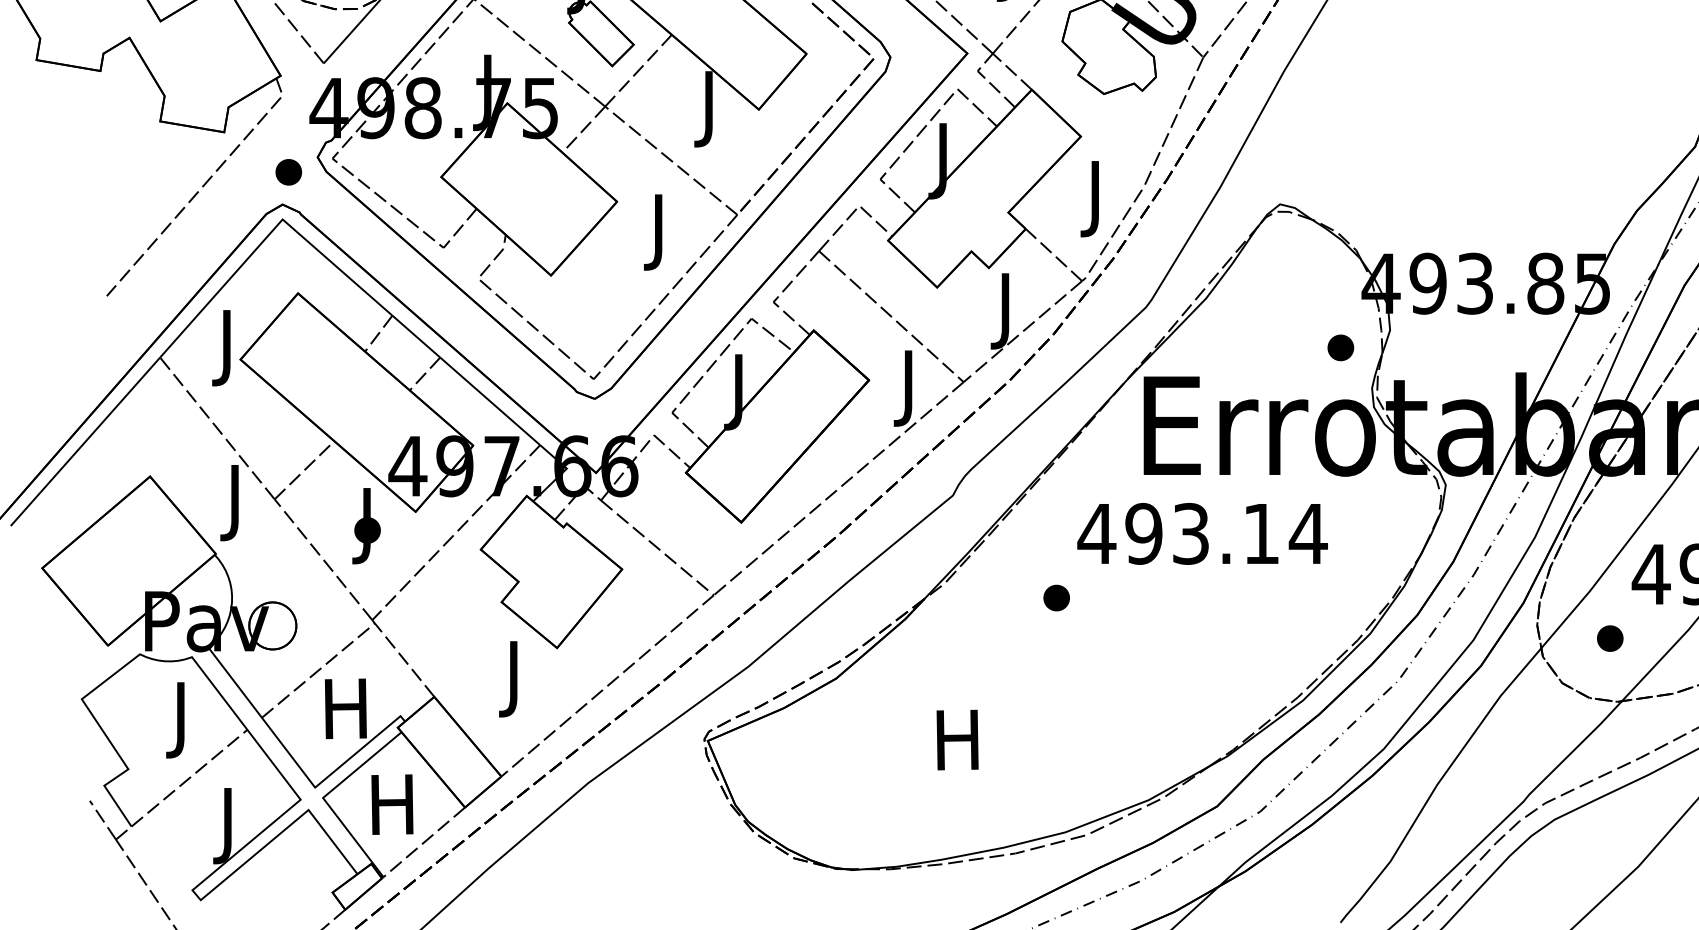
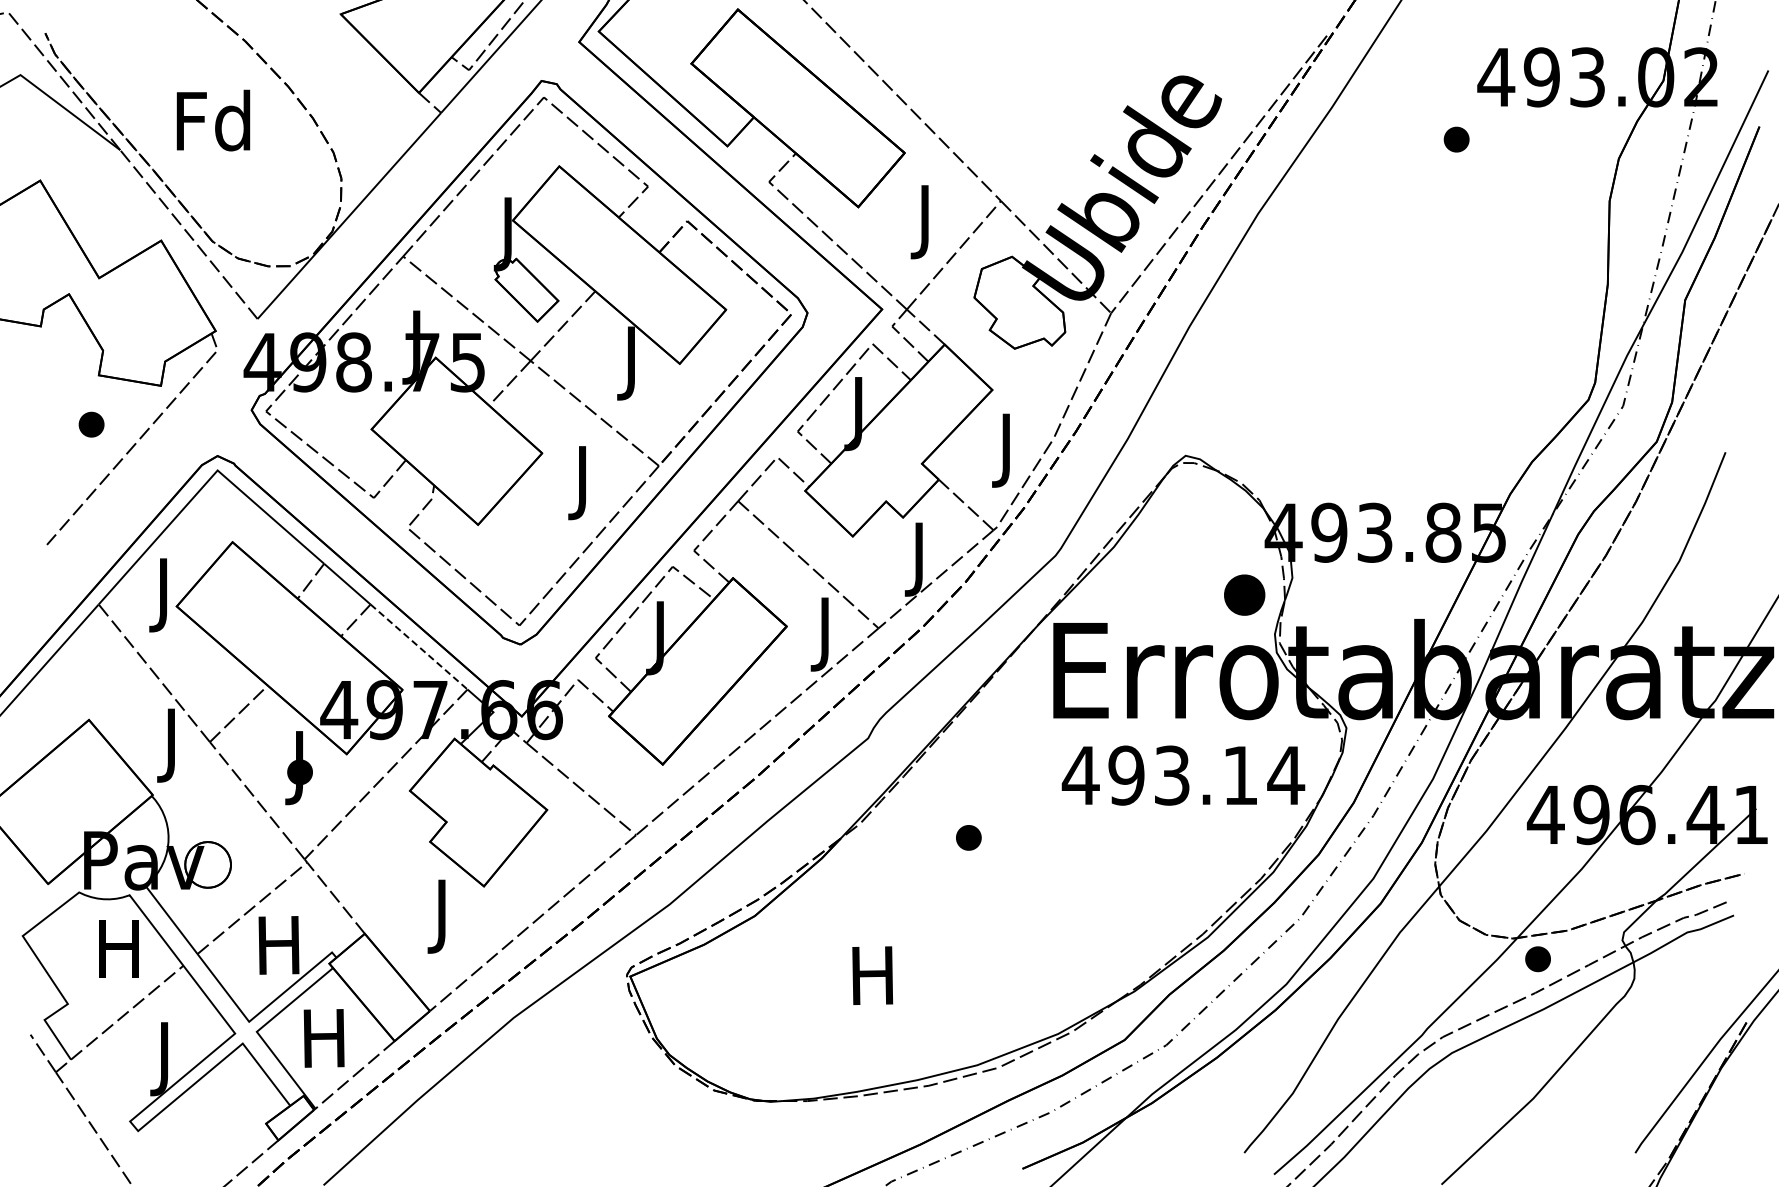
part: (288, 172) -> (91, 424), moved
part: (1340, 347) -> (1244, 594), size x1.6
line: (490, 401) -> (419, 647), solid -> dashed
text: (1202, 533) -> (1183, 775), moved
part: (1609, 638) -> (1537, 959), moved
text: (180, 720) -> (118, 956), J -> H

